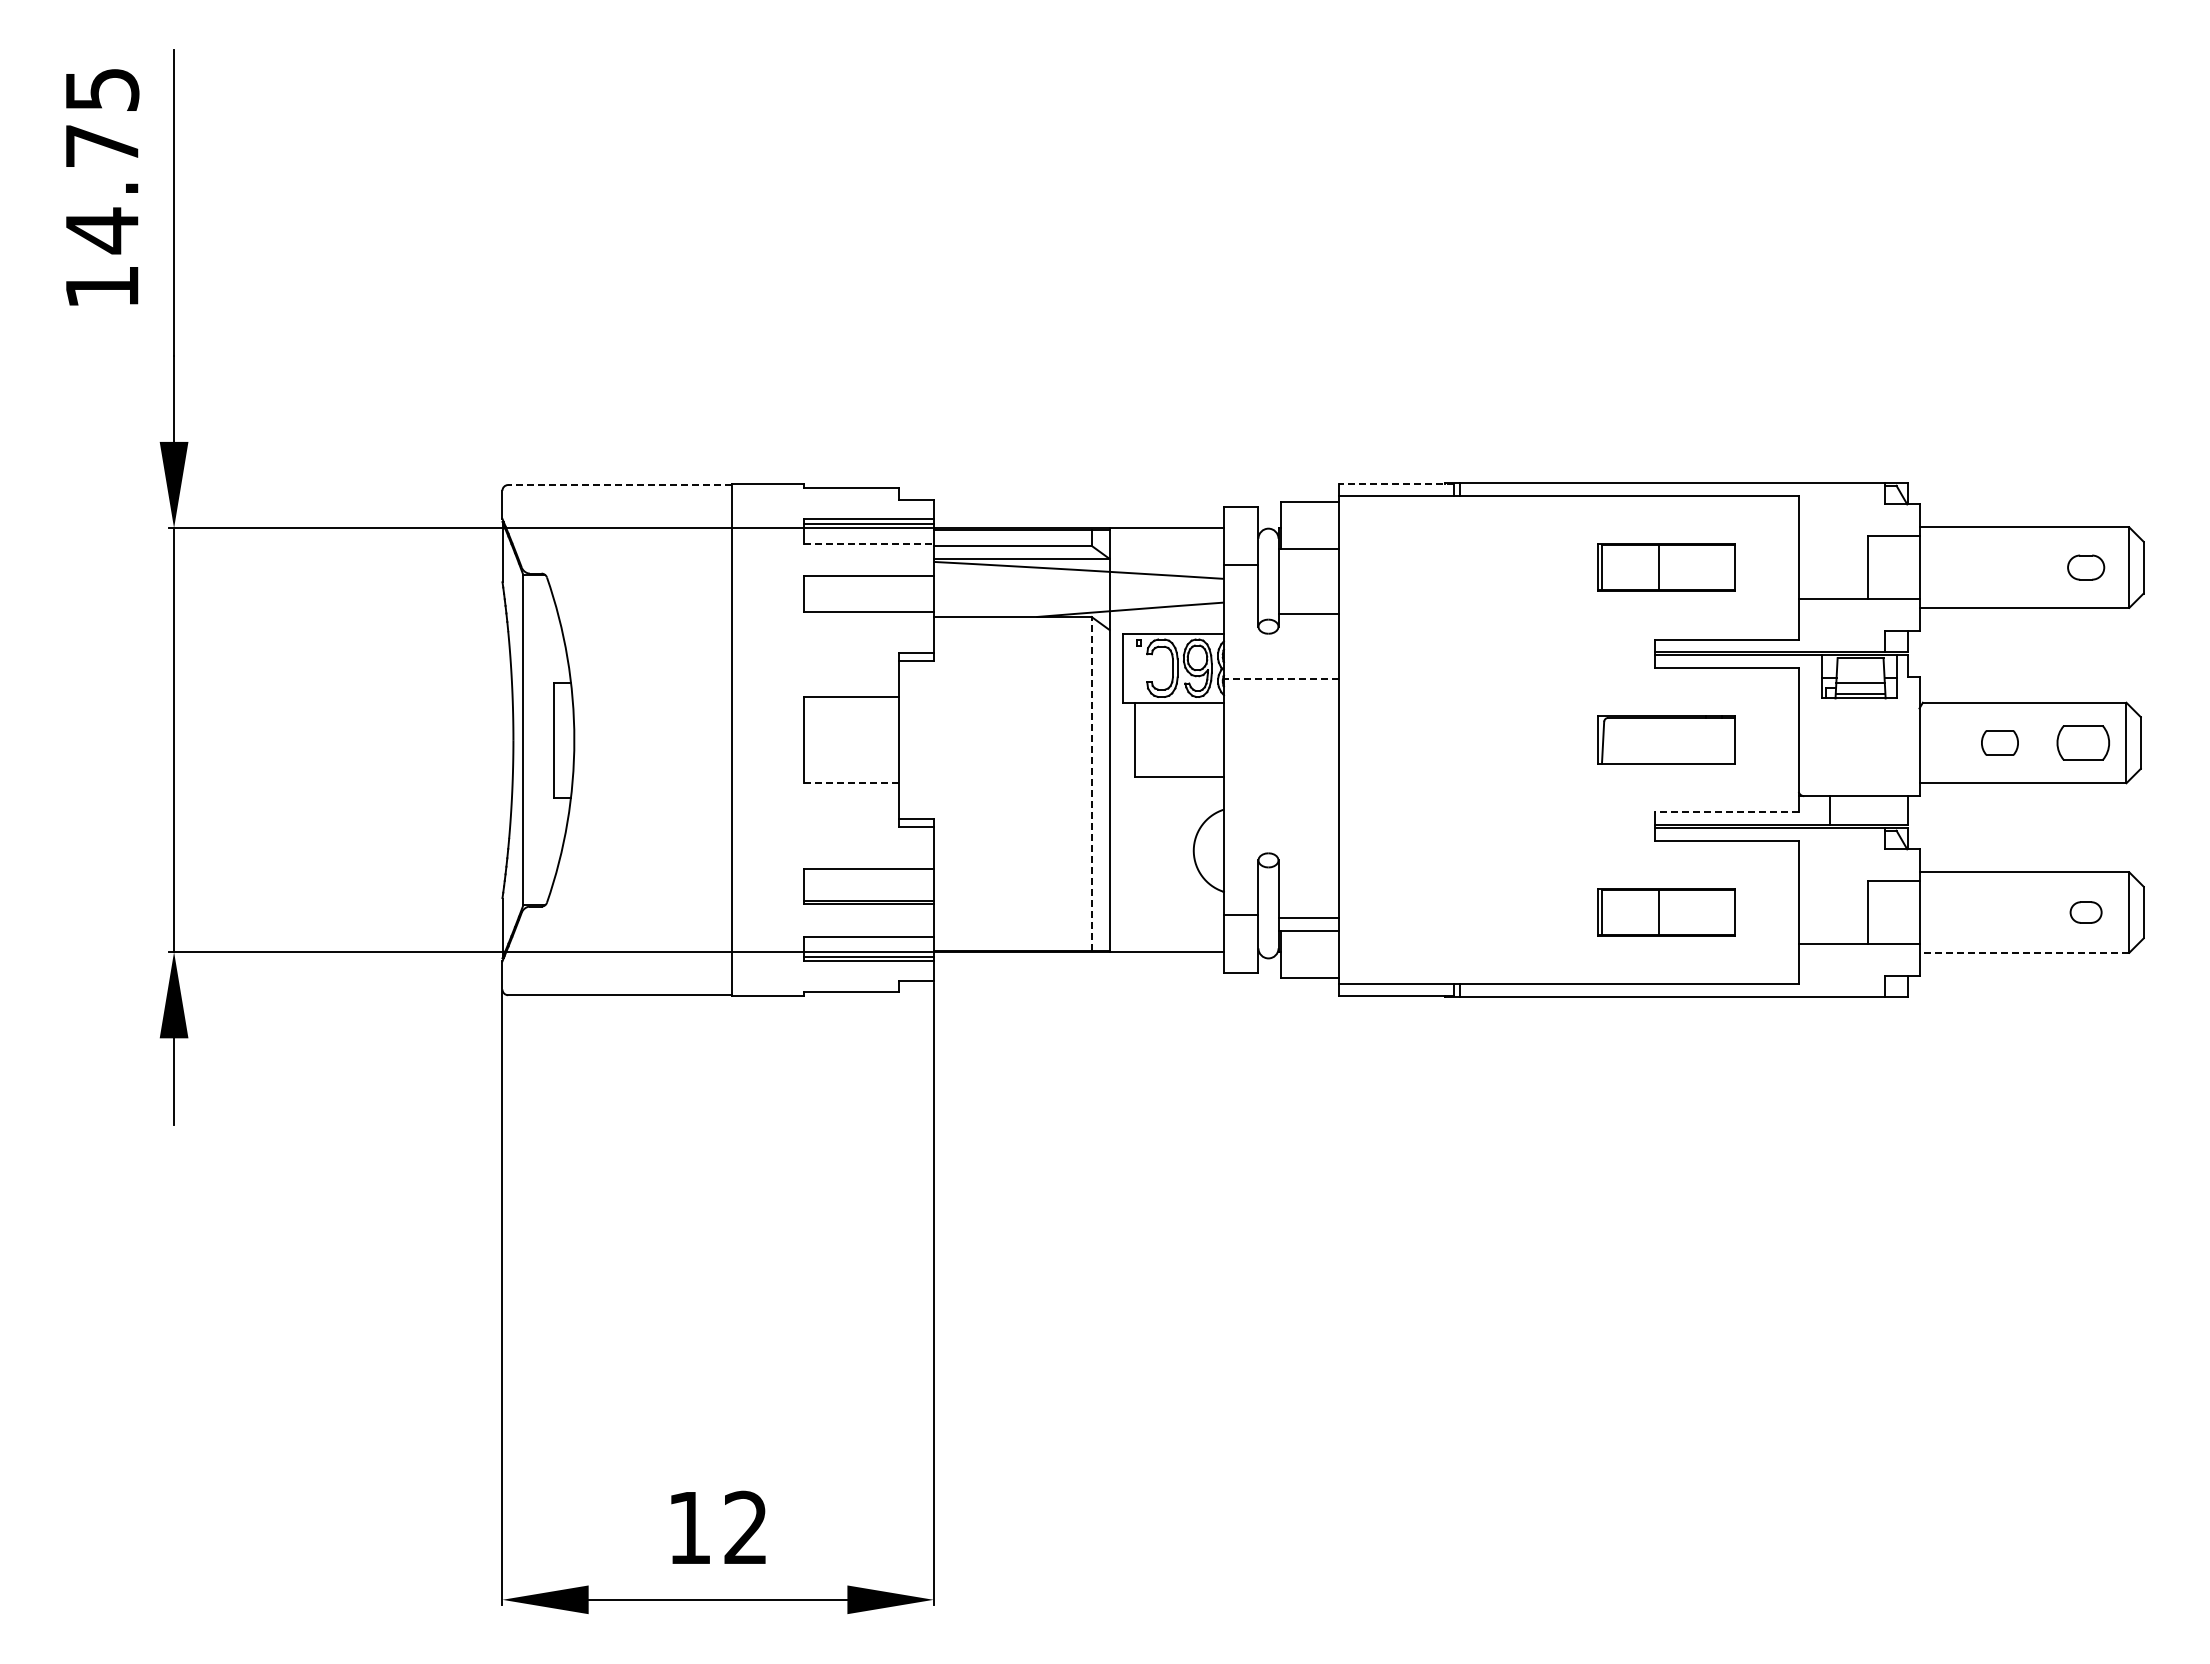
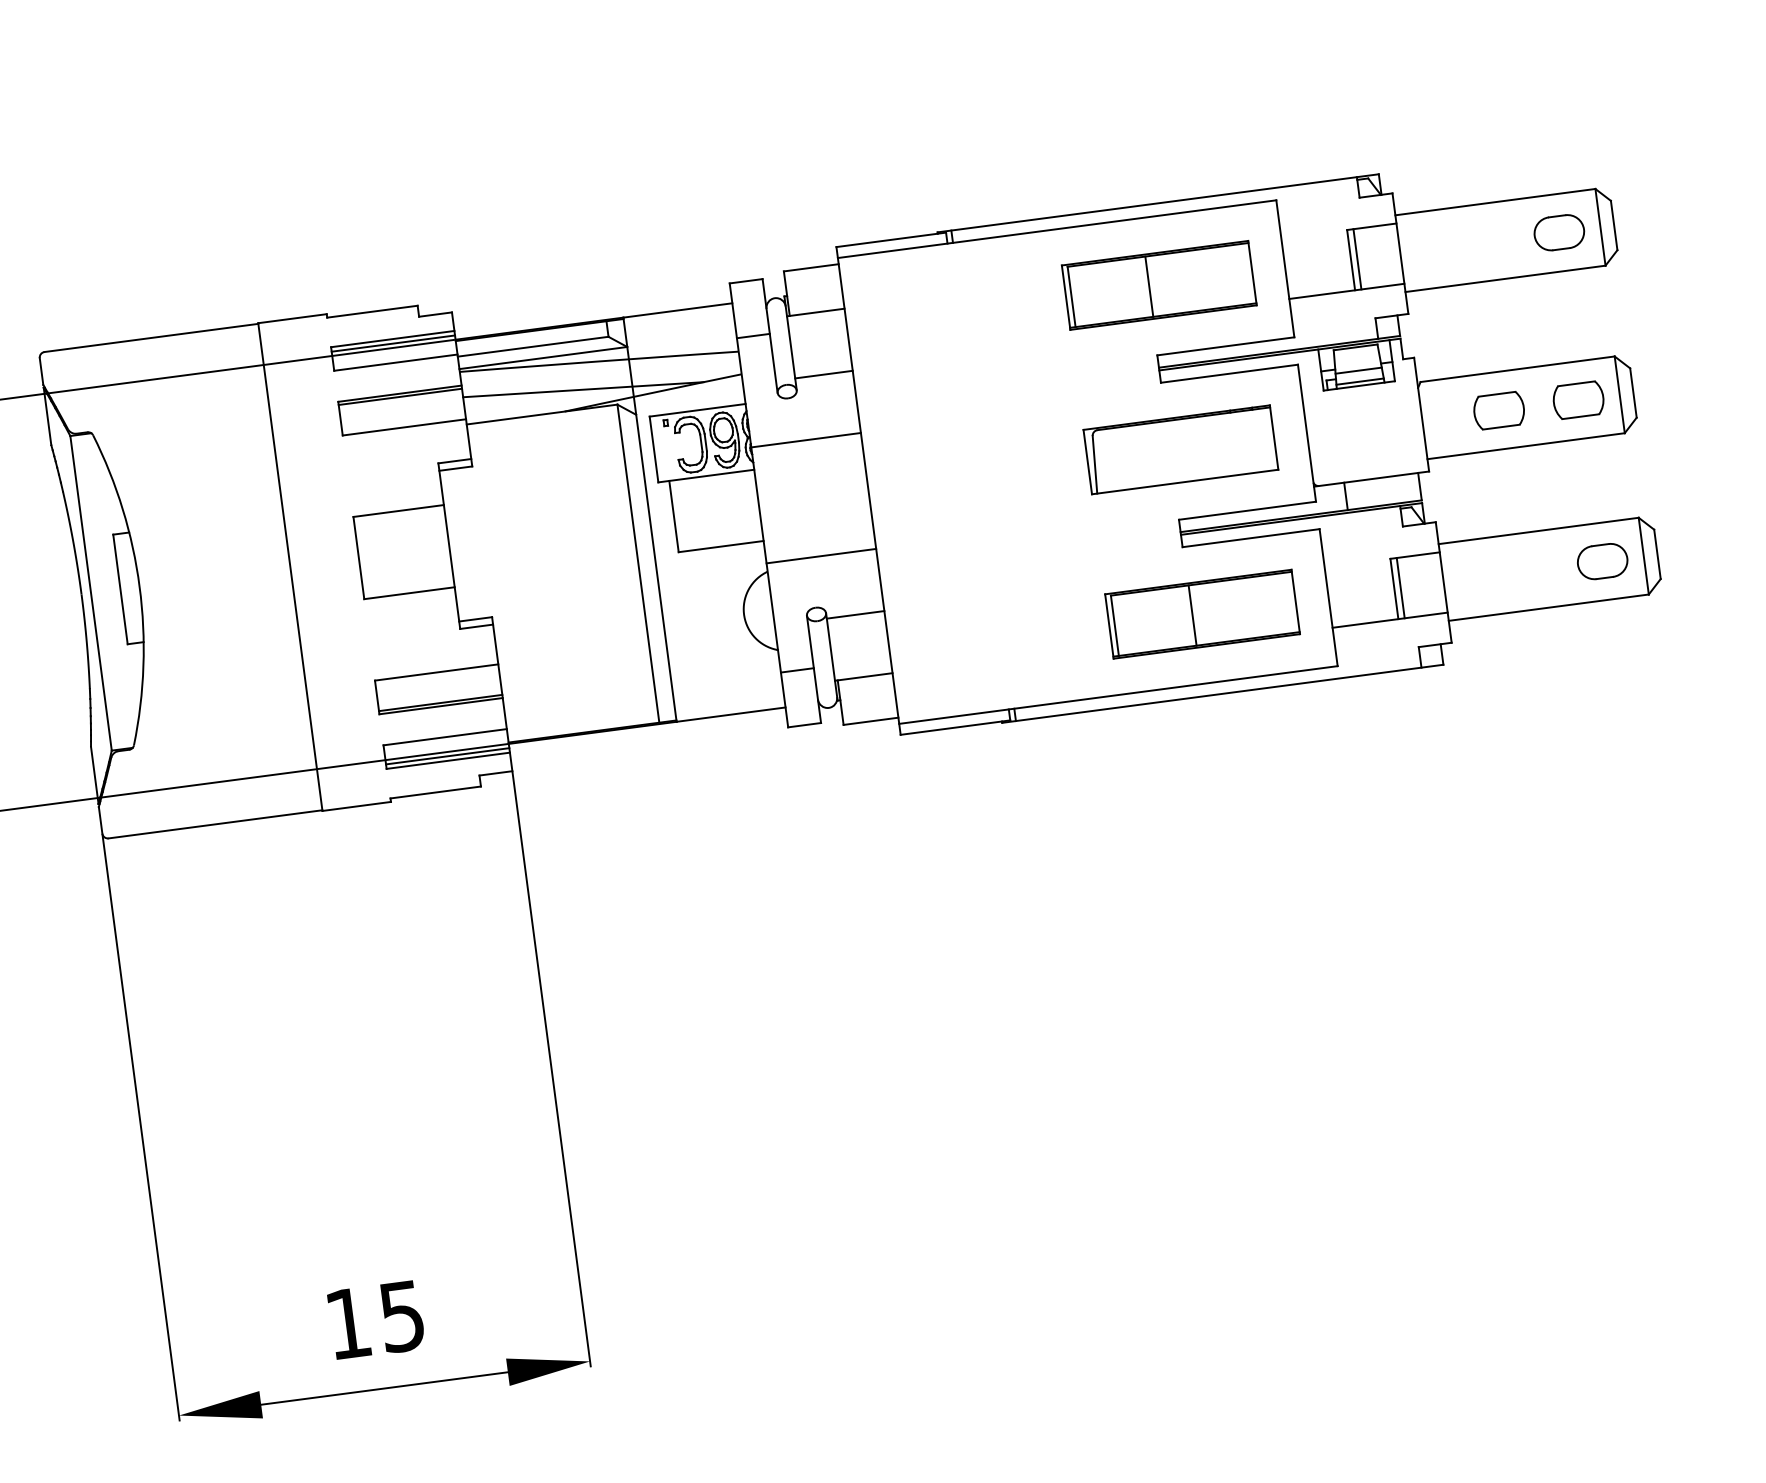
line: (1395, 484) -> (890, 240), dashed -> solid
line: (619, 485) -> (150, 338), dashed -> solid
line: (868, 543) -> (395, 362), dashed -> solid
part: (1666, 567) -> (1159, 285), size x1.43
line: (1874, 567) -> (1357, 259), added
part: (2085, 567) -> (1558, 232), size x1.43
line: (868, 579) -> (399, 396), added
line: (1058, 596) -> (583, 389), added
line: (1280, 679) -> (805, 440), dashed -> solid
part: (1666, 739) -> (1180, 449), size x1.43
part: (1999, 742) -> (1498, 410), size x1.43
line: (852, 783) -> (410, 593), dashed -> solid
line: (1091, 783) -> (638, 563), dashed -> solid
line: (1280, 800) -> (820, 555), added
line: (1726, 811) -> (1247, 510), dashed -> solid
part: (1666, 912) -> (1202, 614), size x1.43
line: (1874, 912) -> (1400, 588), added
part: (2085, 912) -> (1601, 561), size x1.67
line: (1308, 918) -> (855, 615), moved
line: (2024, 952) -> (1548, 607), dashed -> solid
text: (745, 1527) -> (401, 1316), 12 -> 15

